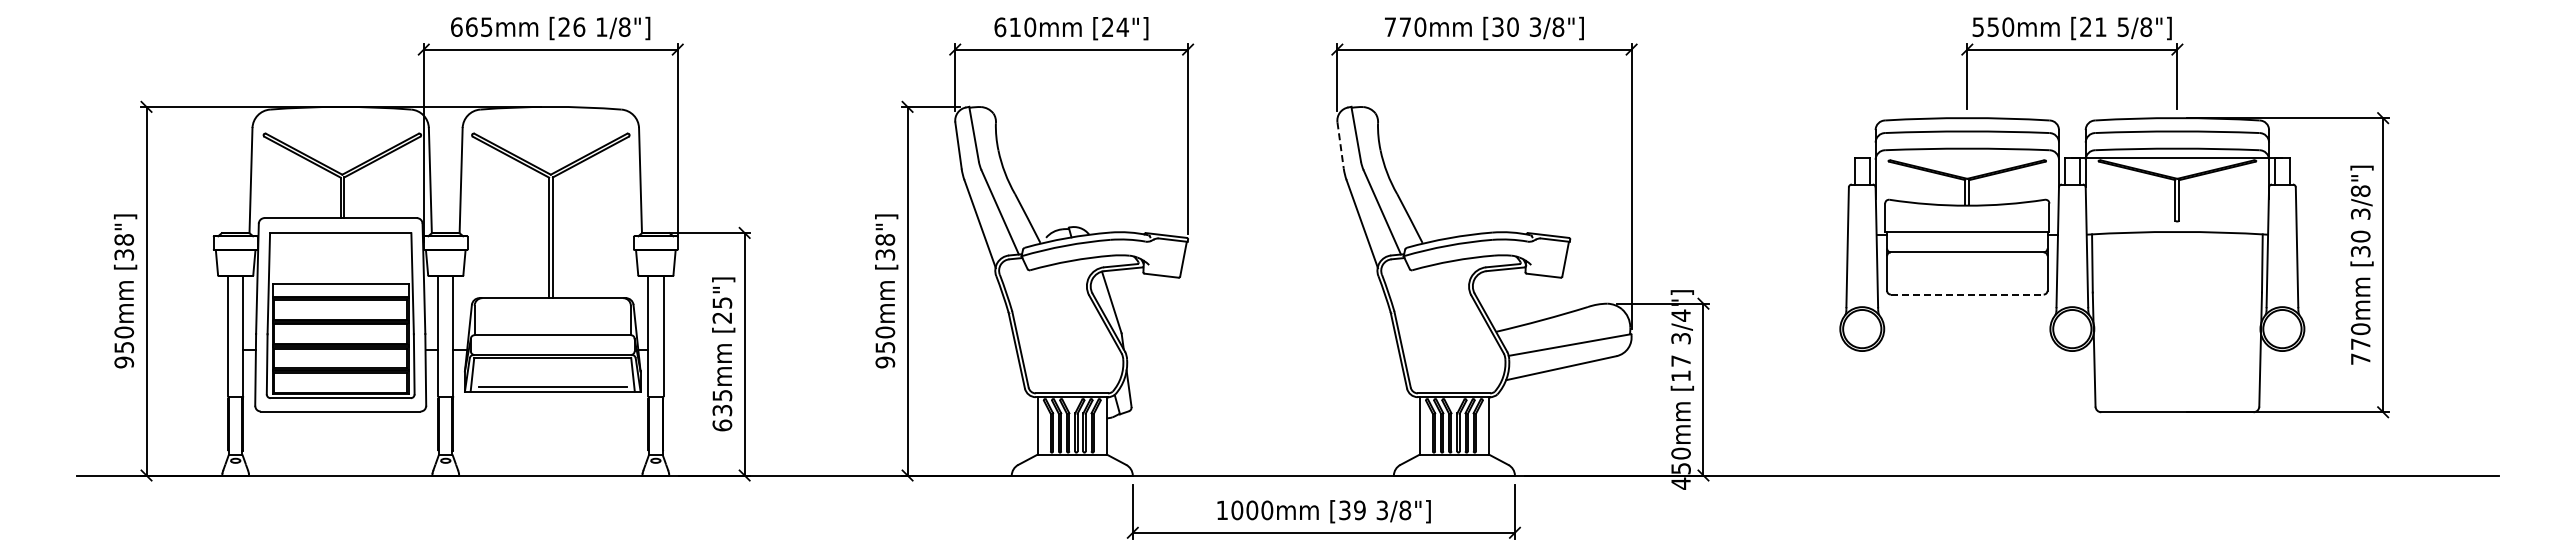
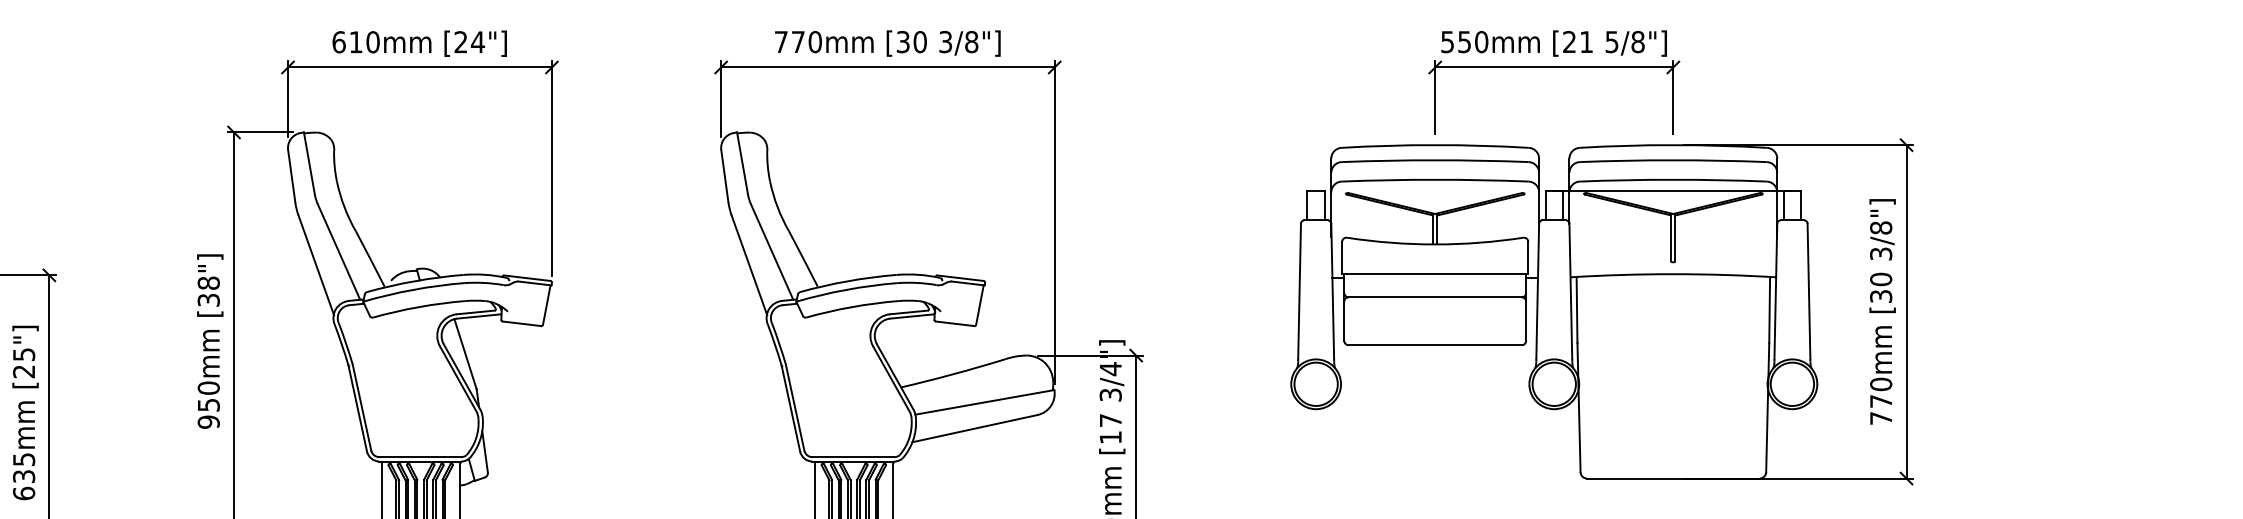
line: (1340, 146) -> (724, 177), dashed -> solid
line: (1967, 294) -> (1435, 345), dashed -> solid

